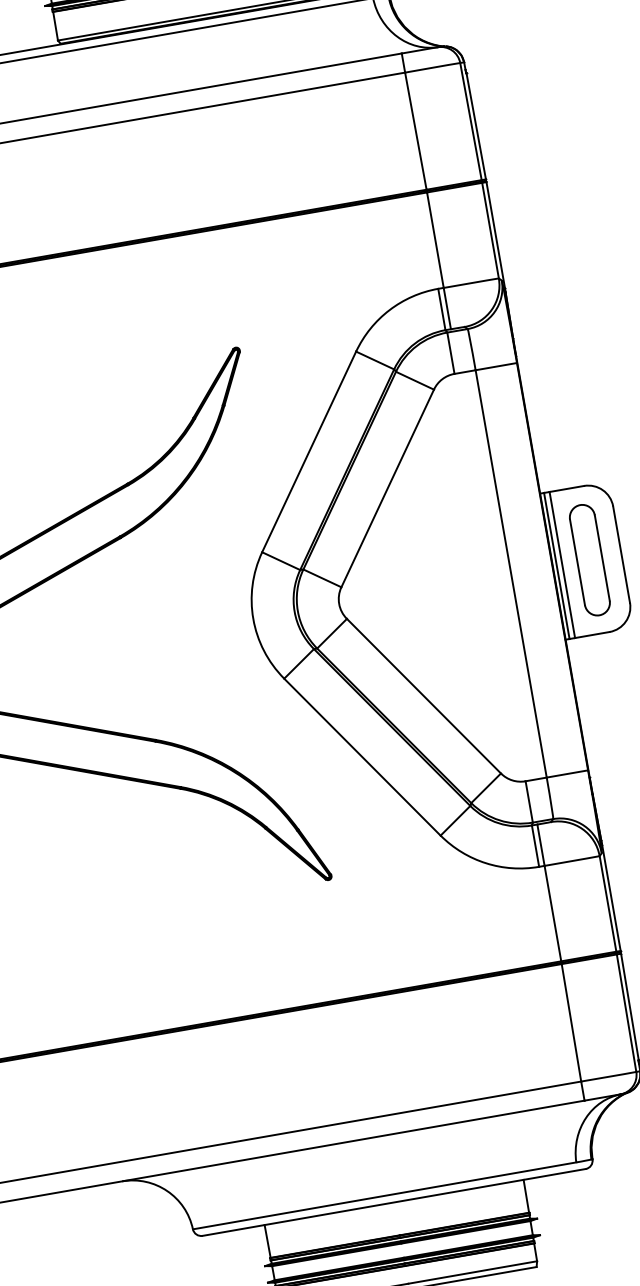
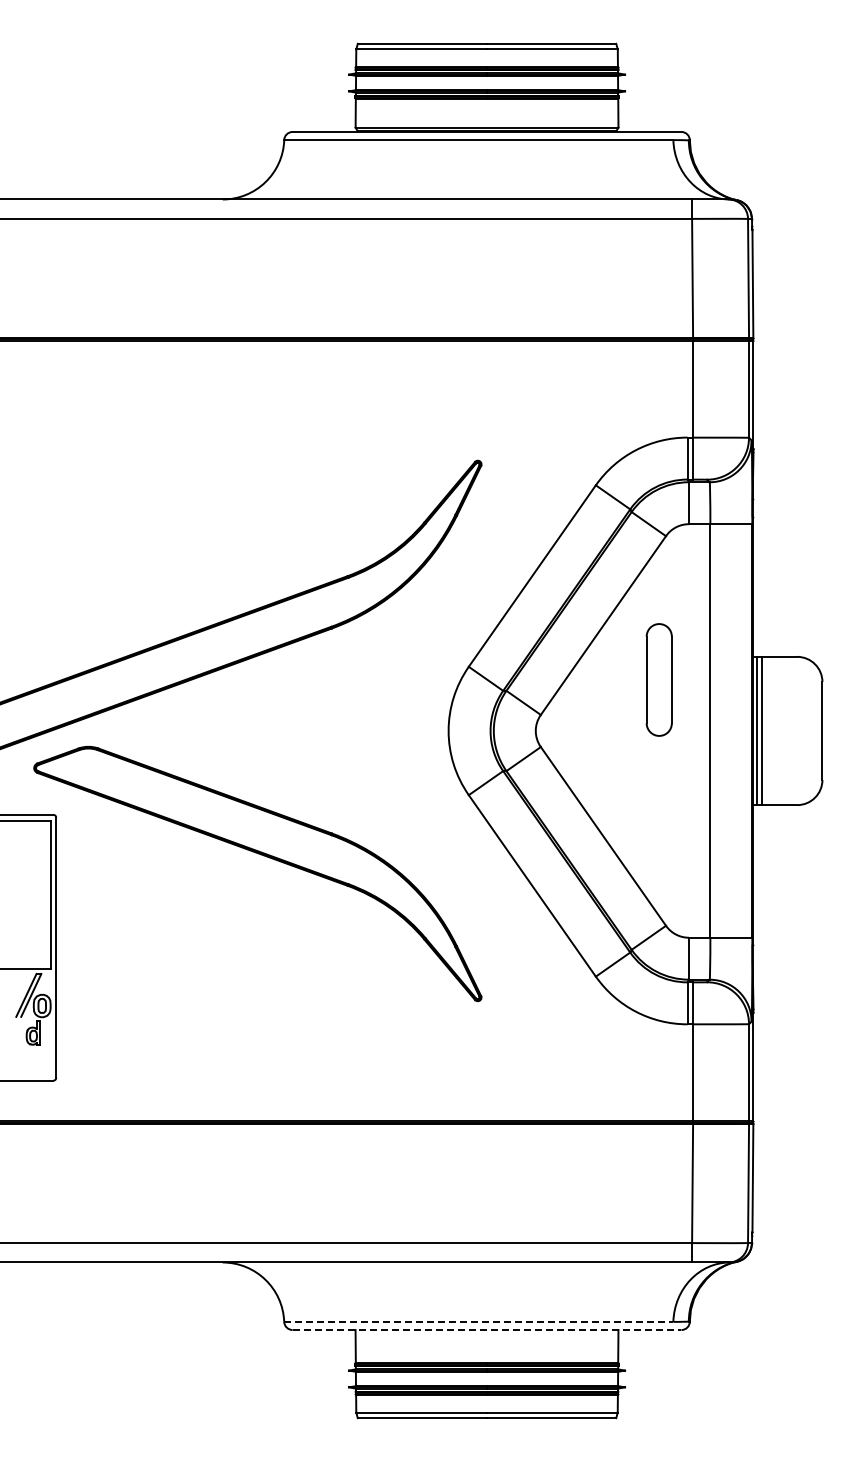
part: (589, 559) -> (658, 679), moved
line: (384, 1195) -> (478, 1321), solid -> dashed
line: (394, 1202) -> (487, 1330), solid -> dashed

